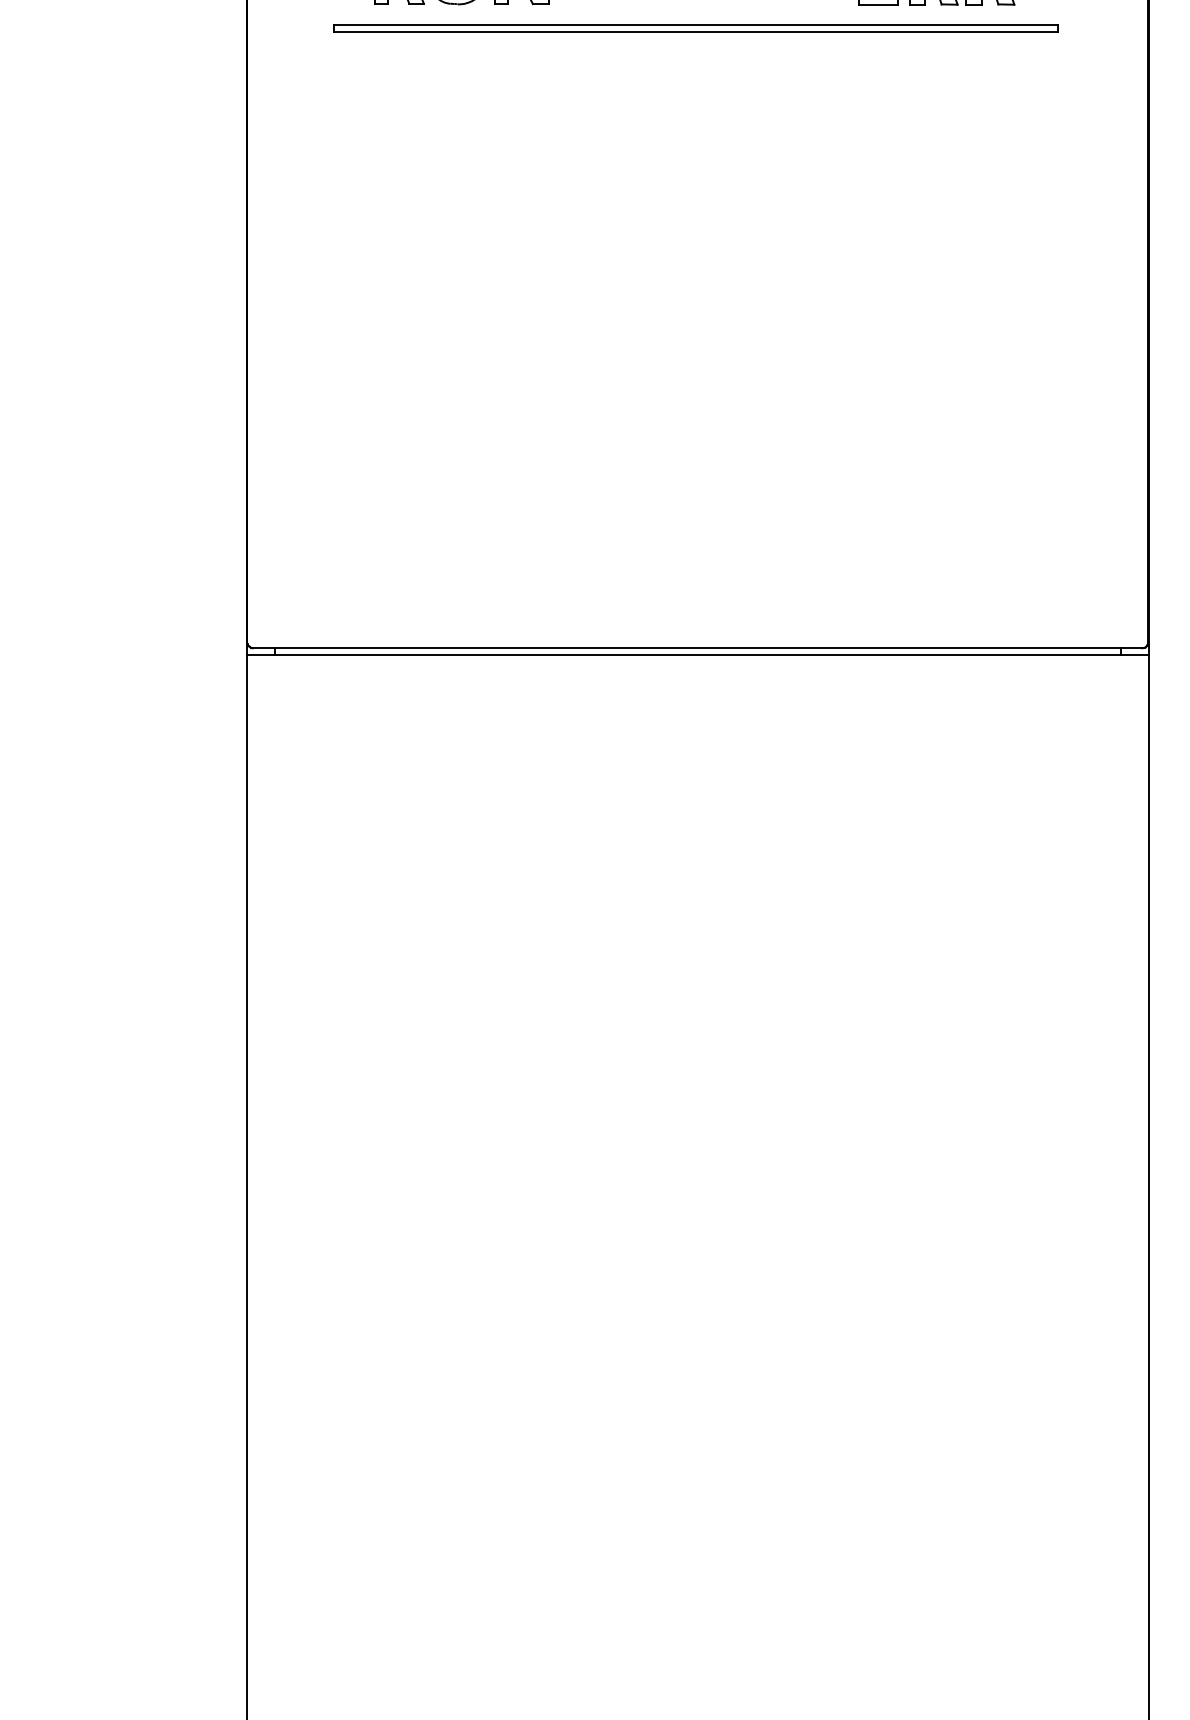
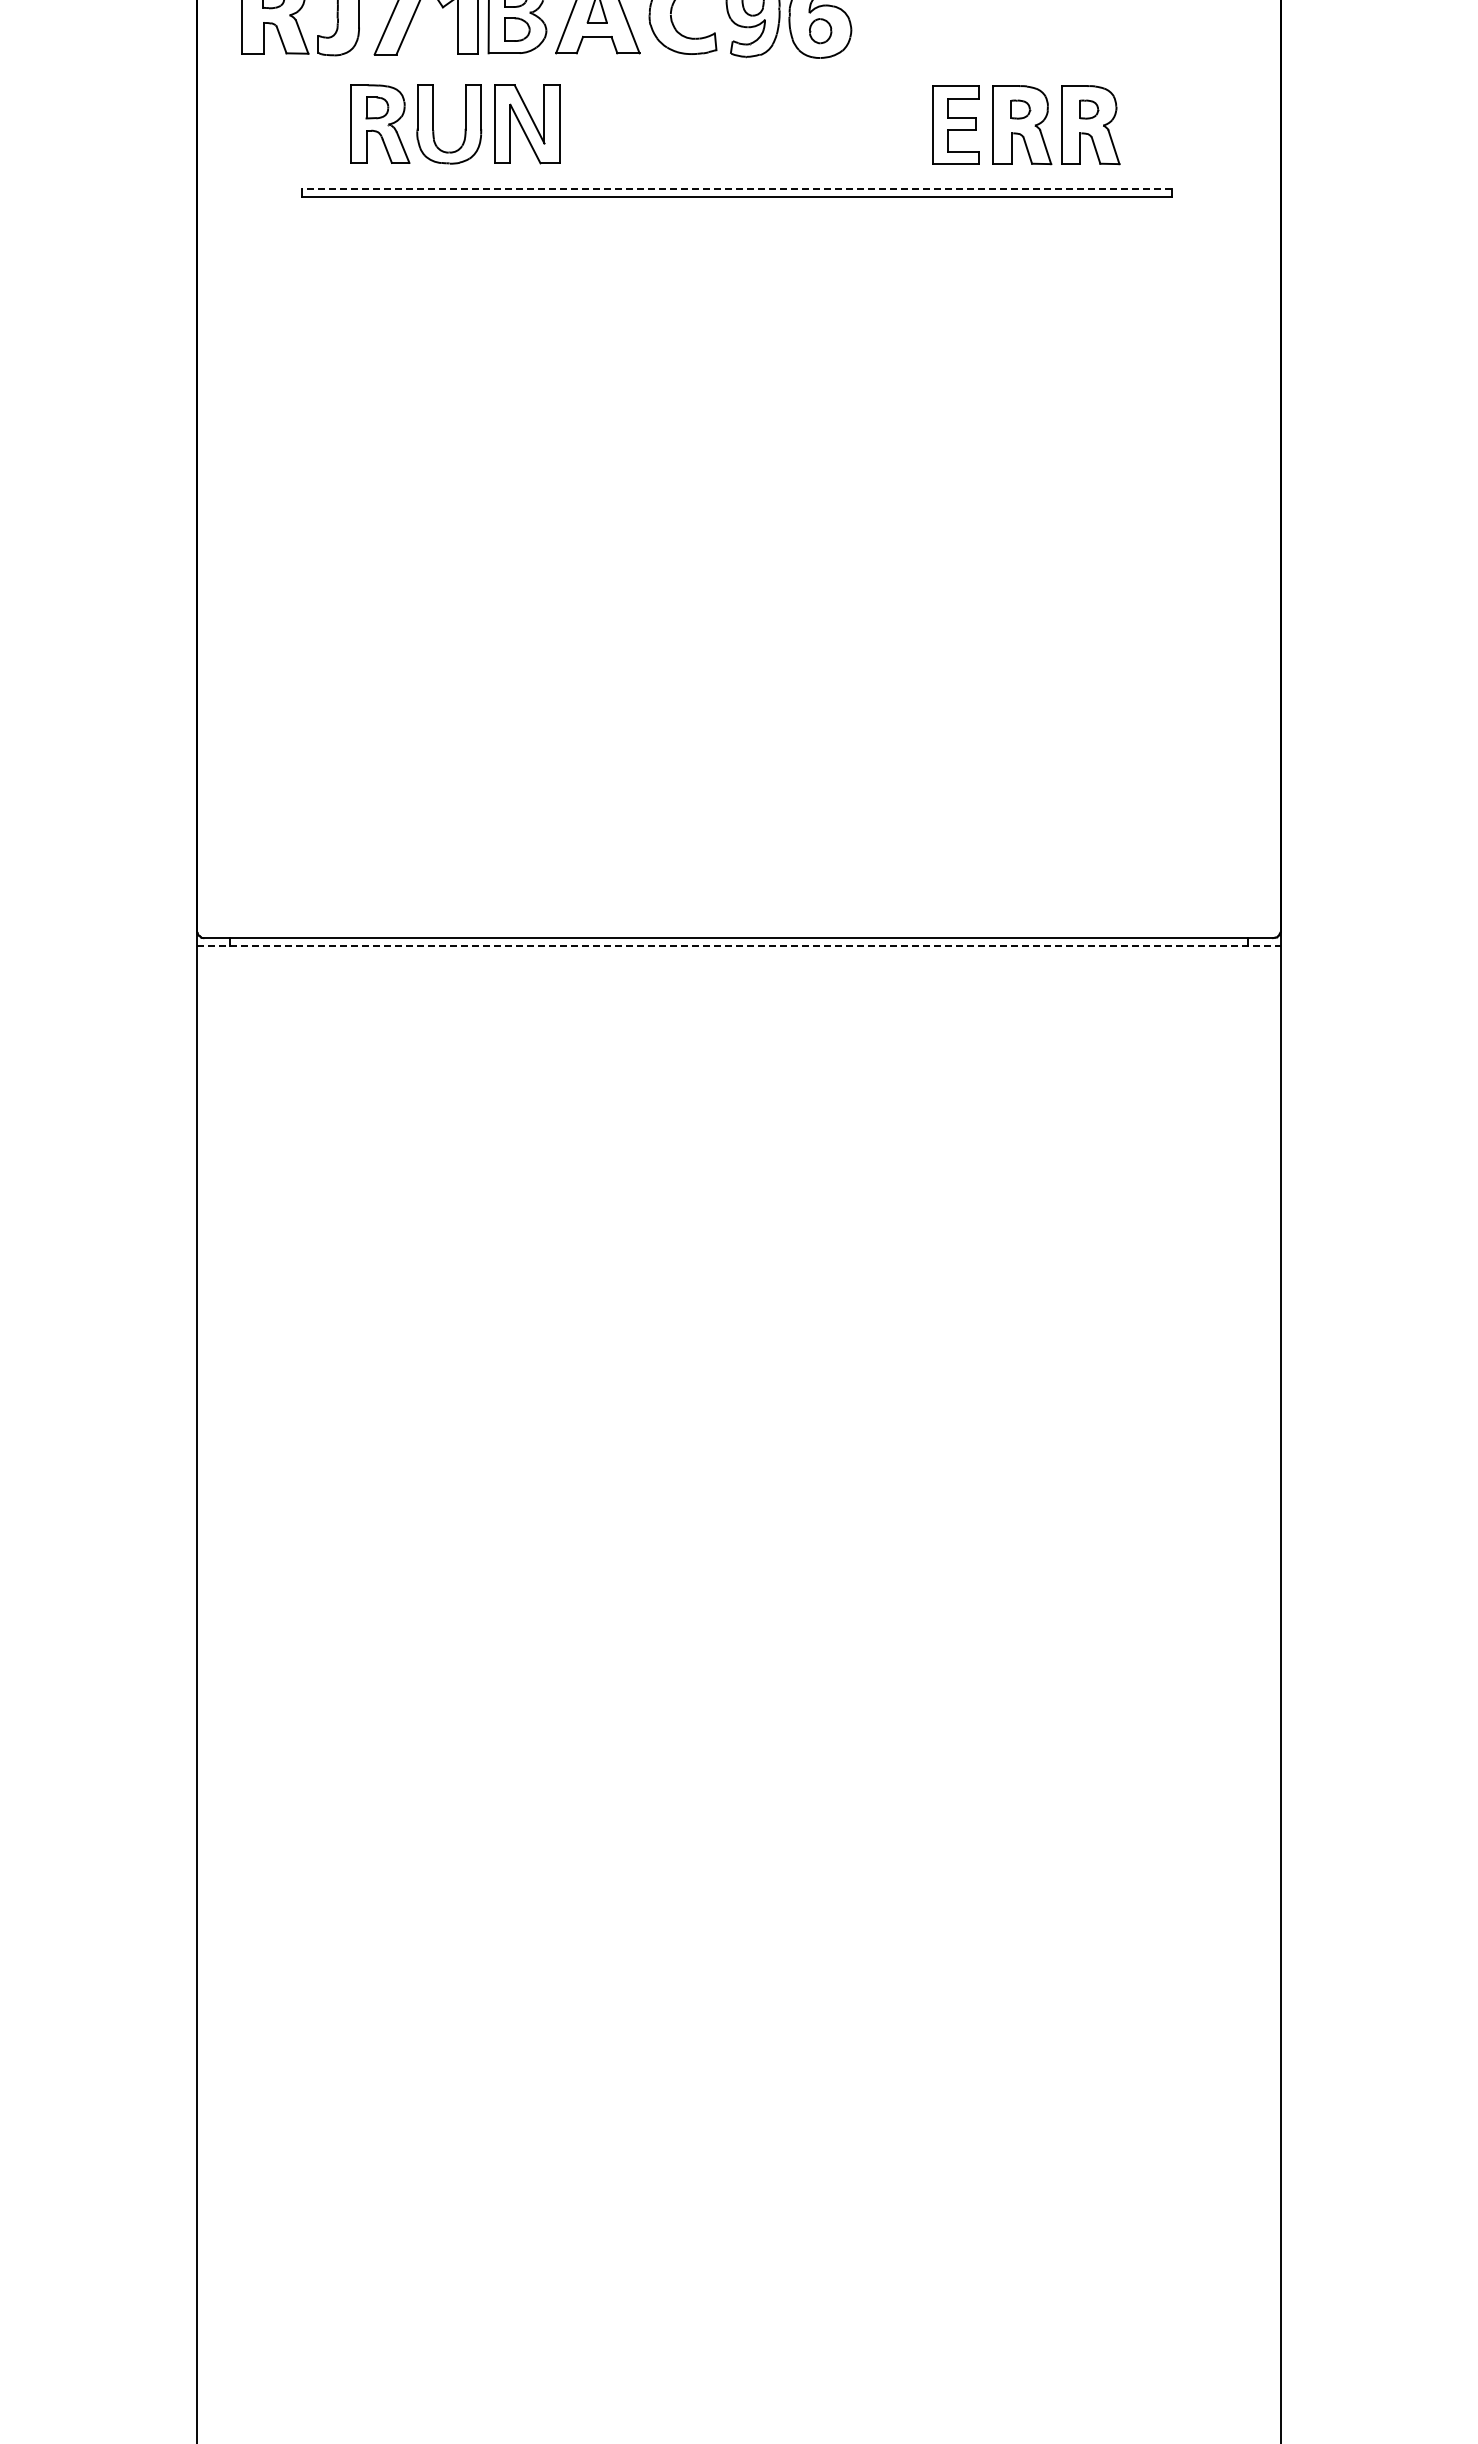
line: (695, 25) -> (736, 189), solid -> dashed
line: (698, 654) -> (739, 945), solid -> dashed

